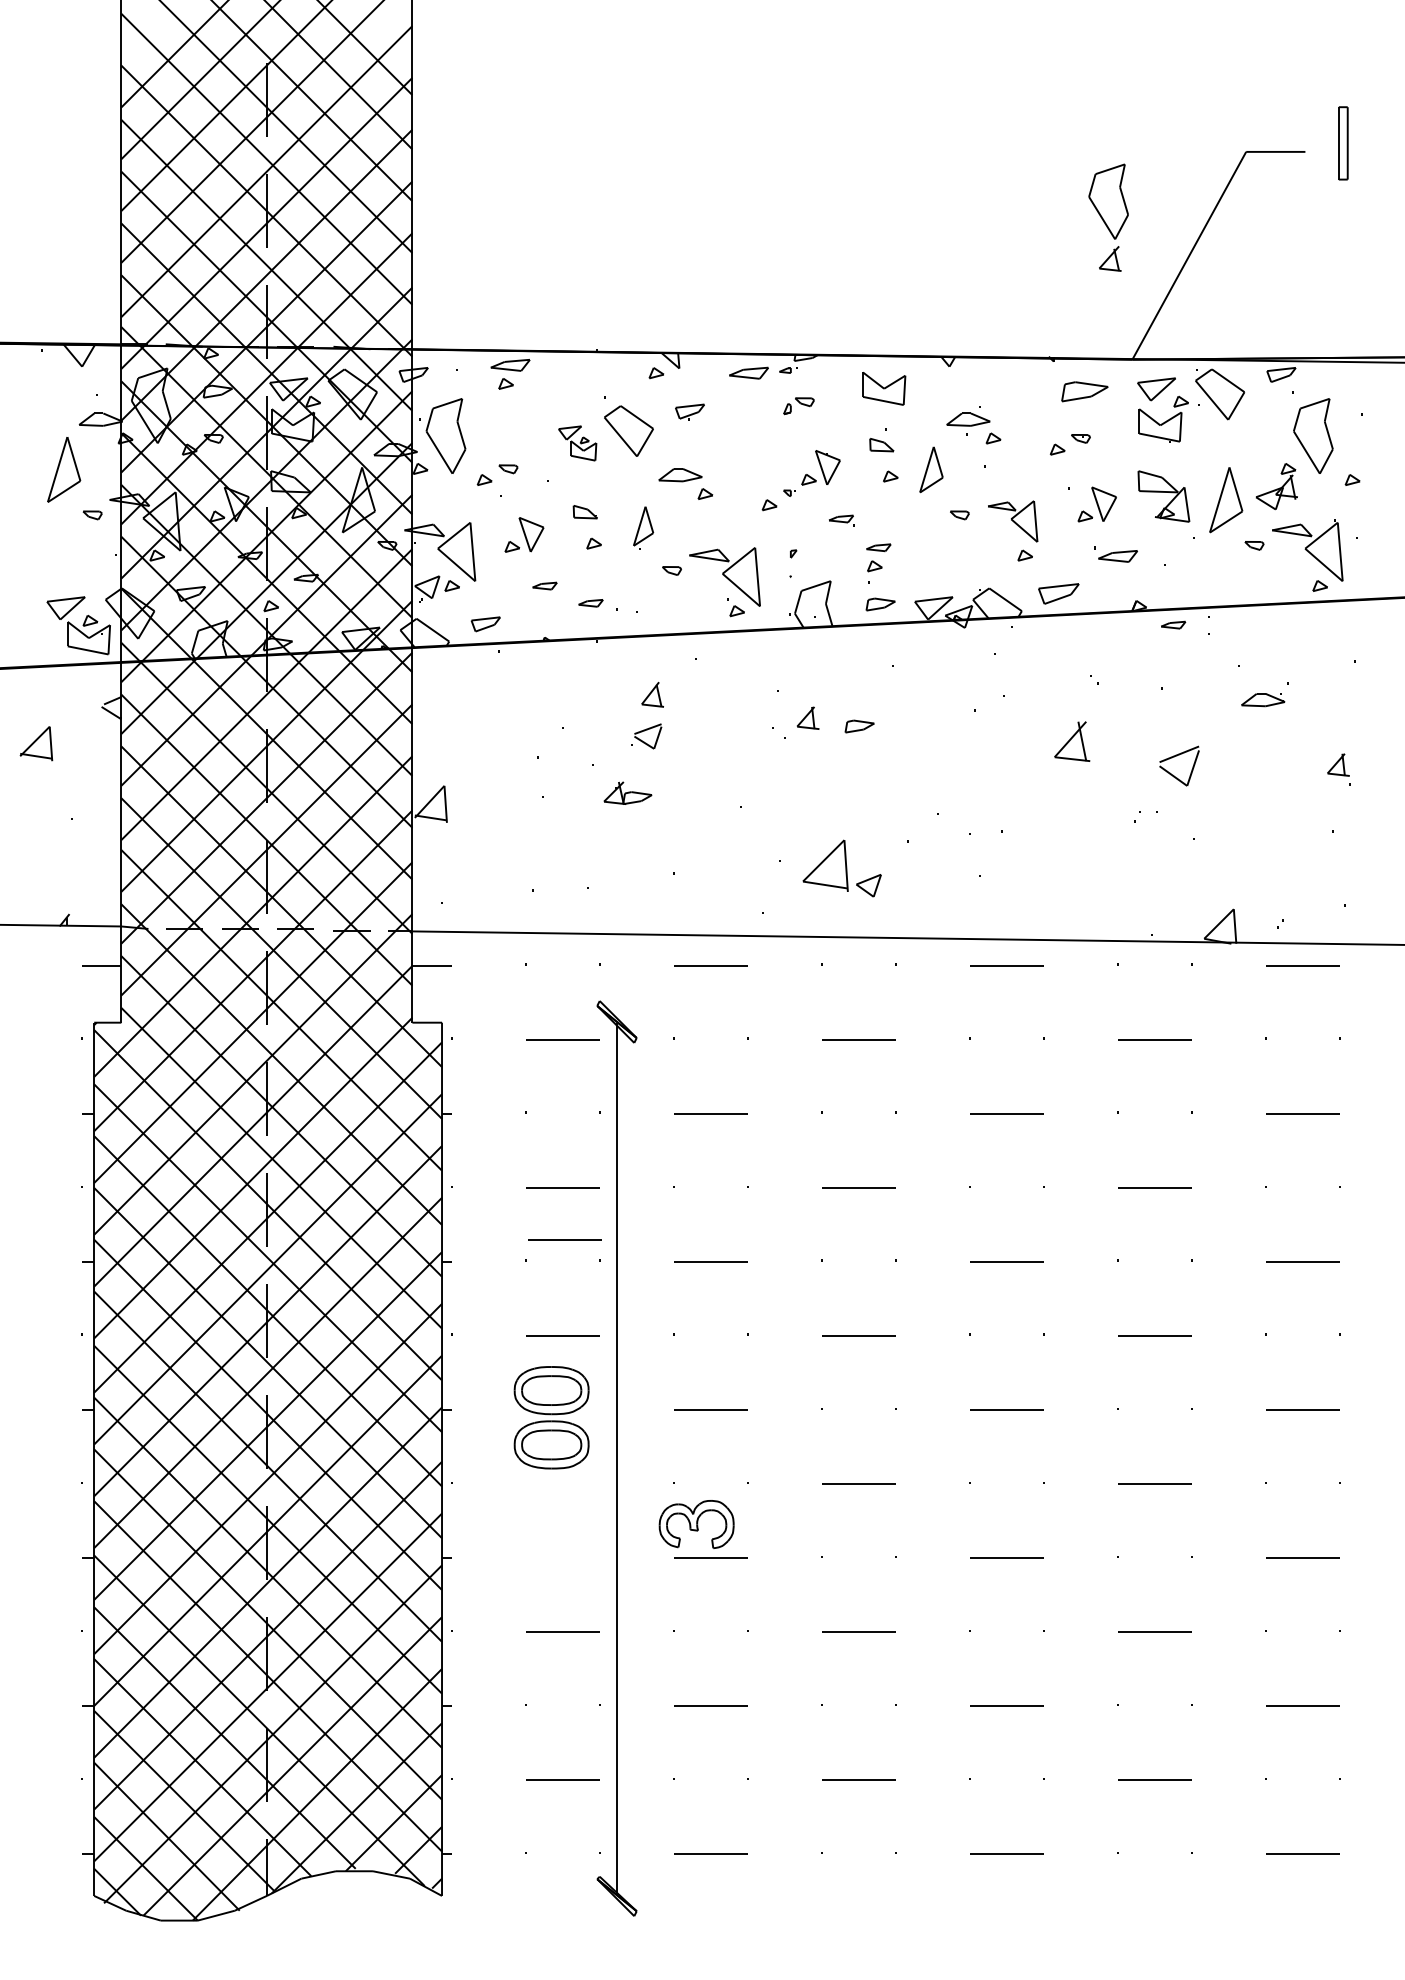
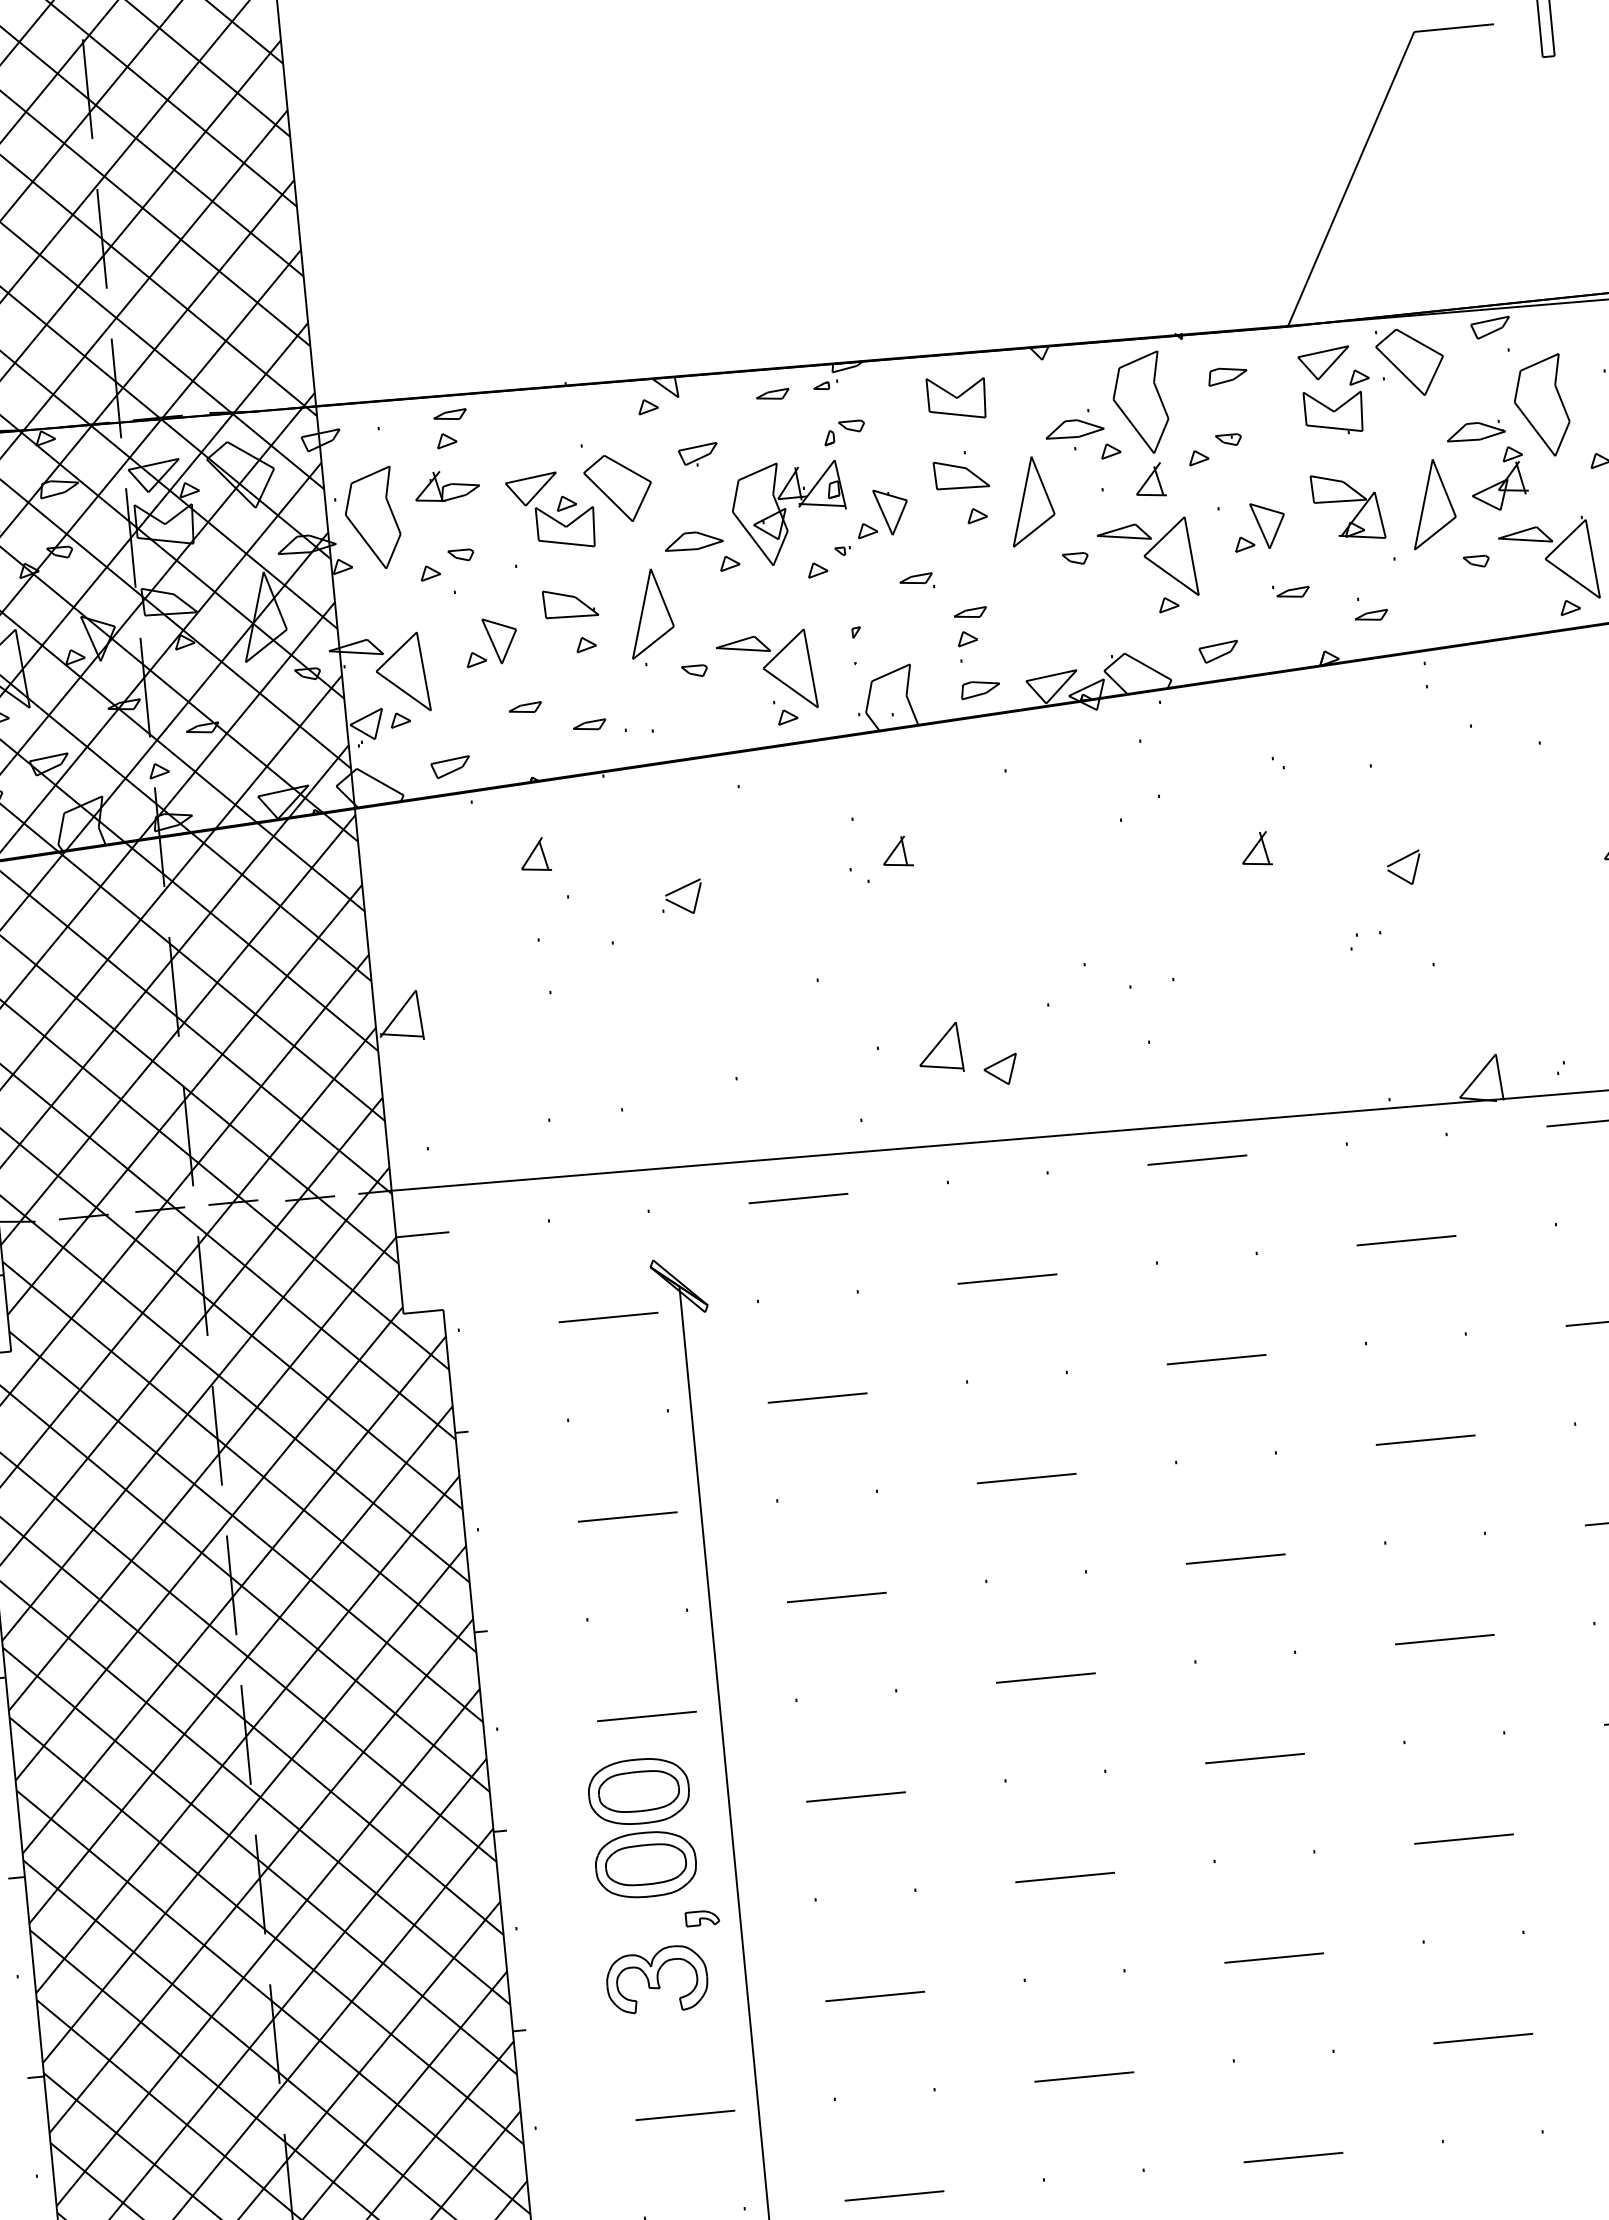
part: (1108, 217) -> (1142, 424), moved
part: (509, 365) -> (449, 415), size x0.62
part: (748, 373) -> (772, 395), size x0.62
part: (1084, 391) -> (1227, 375), size x0.62
part: (577, 443) -> (550, 511), size x1.67
part: (881, 444) -> (960, 473), size x1.67
part: (752, 461) -> (789, 513), added
part: (931, 469) -> (1031, 500), size x1.43
part: (585, 511) -> (570, 602), size x1.67
part: (1012, 521) -> (1147, 560), size x1.43
part: (643, 527) -> (650, 616), size x1.67
part: (1116, 554) -> (1291, 591), size x0.62
part: (1058, 593) -> (1218, 651), size x0.71
part: (1173, 624) -> (1371, 614), moved
part: (652, 694) -> (534, 854), moved
part: (1263, 700) -> (1476, 432), moved
part: (859, 726) -> (967, 856), removed
part: (1071, 741) -> (1255, 849), size x0.62
part: (1179, 765) -> (1403, 867), size x0.62
part: (627, 792) -> (446, 485), moved
part: (825, 865) -> (939, 1048), size x0.71
line: (564, 1239) -> (636, 1586), removed
part: (589, 1488) -> (702, 1918), added
part: (696, 1524) -> (656, 1980), moved

